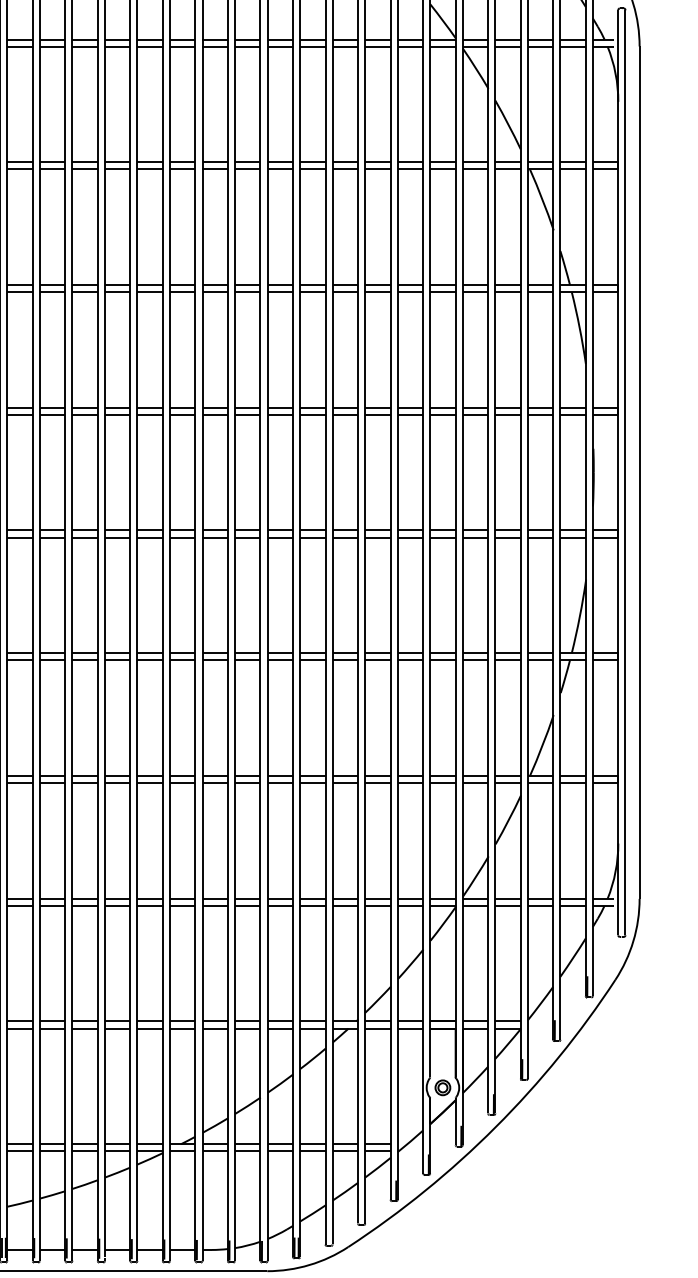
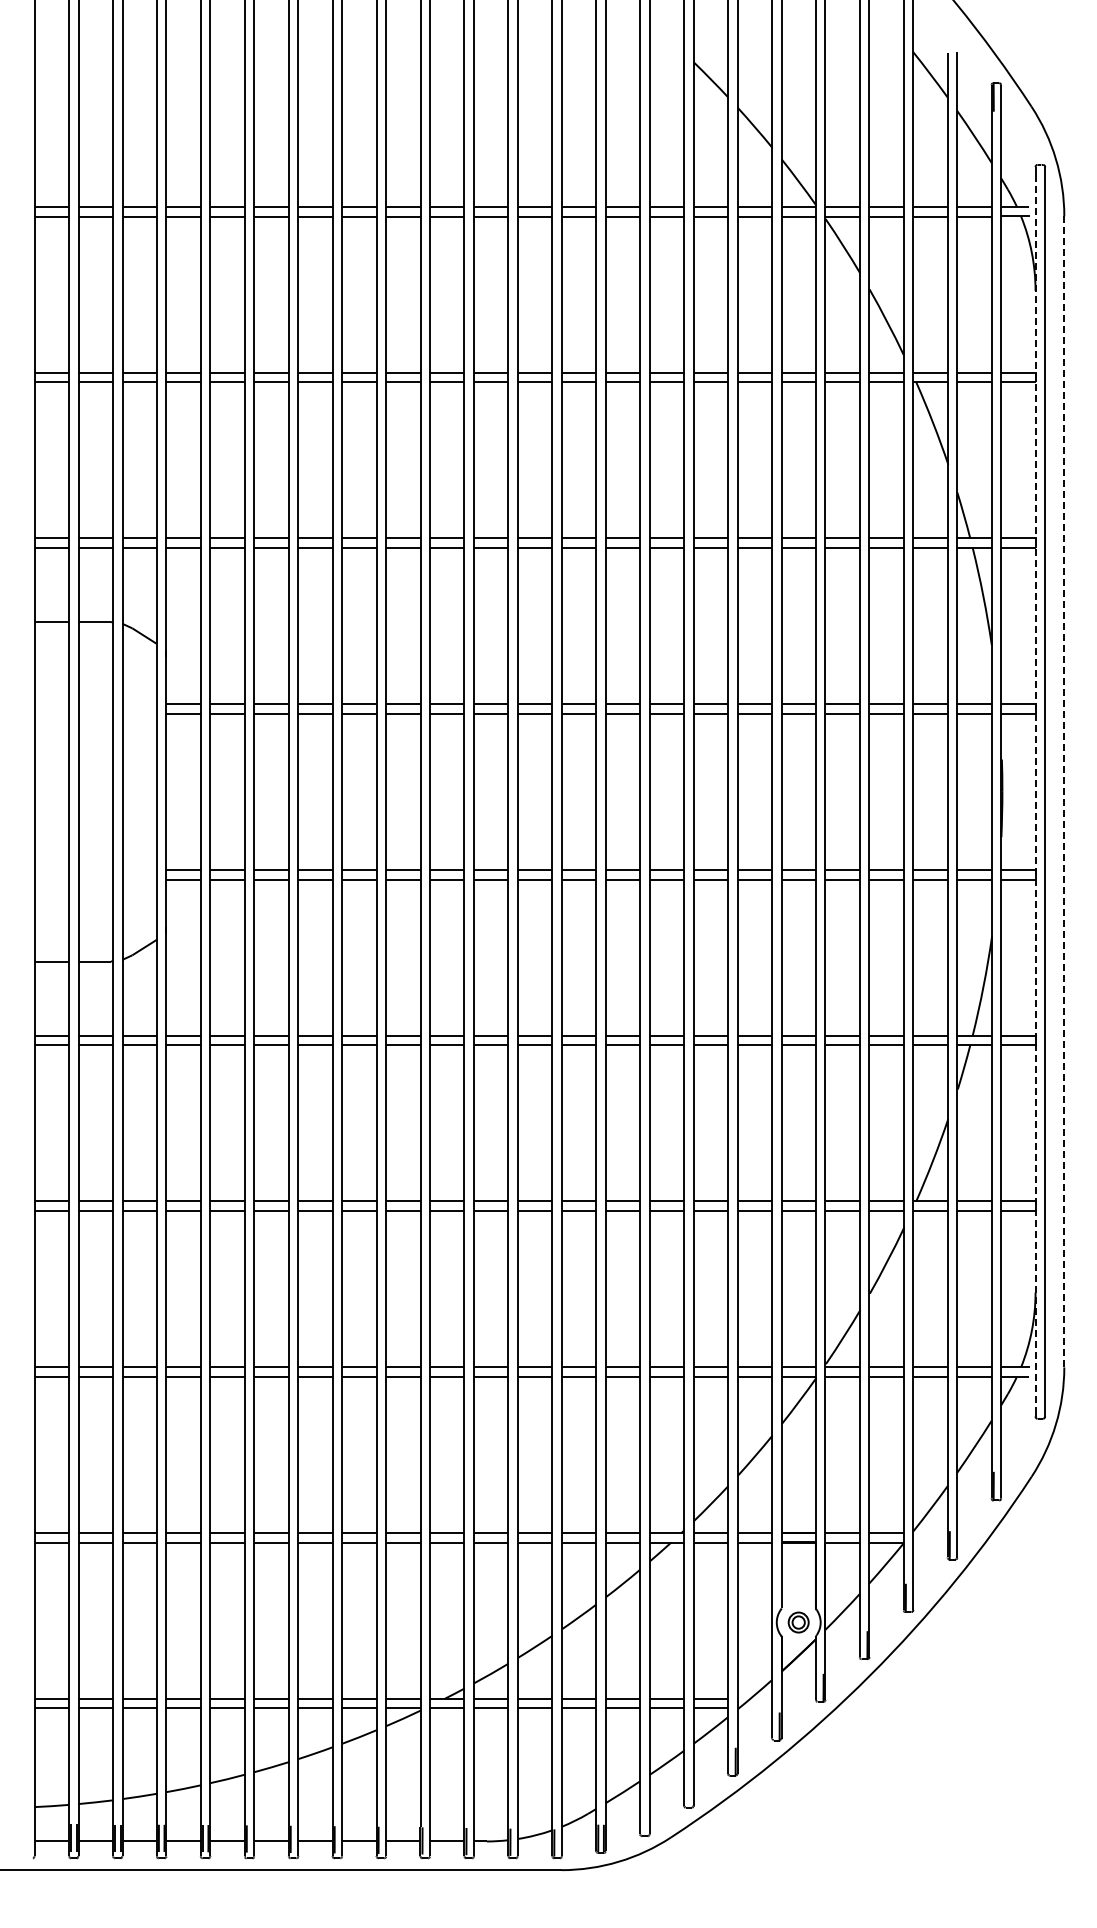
line: (618, 472) -> (1035, 791), solid -> dashed
line: (639, 472) -> (1064, 791), solid -> dashed

